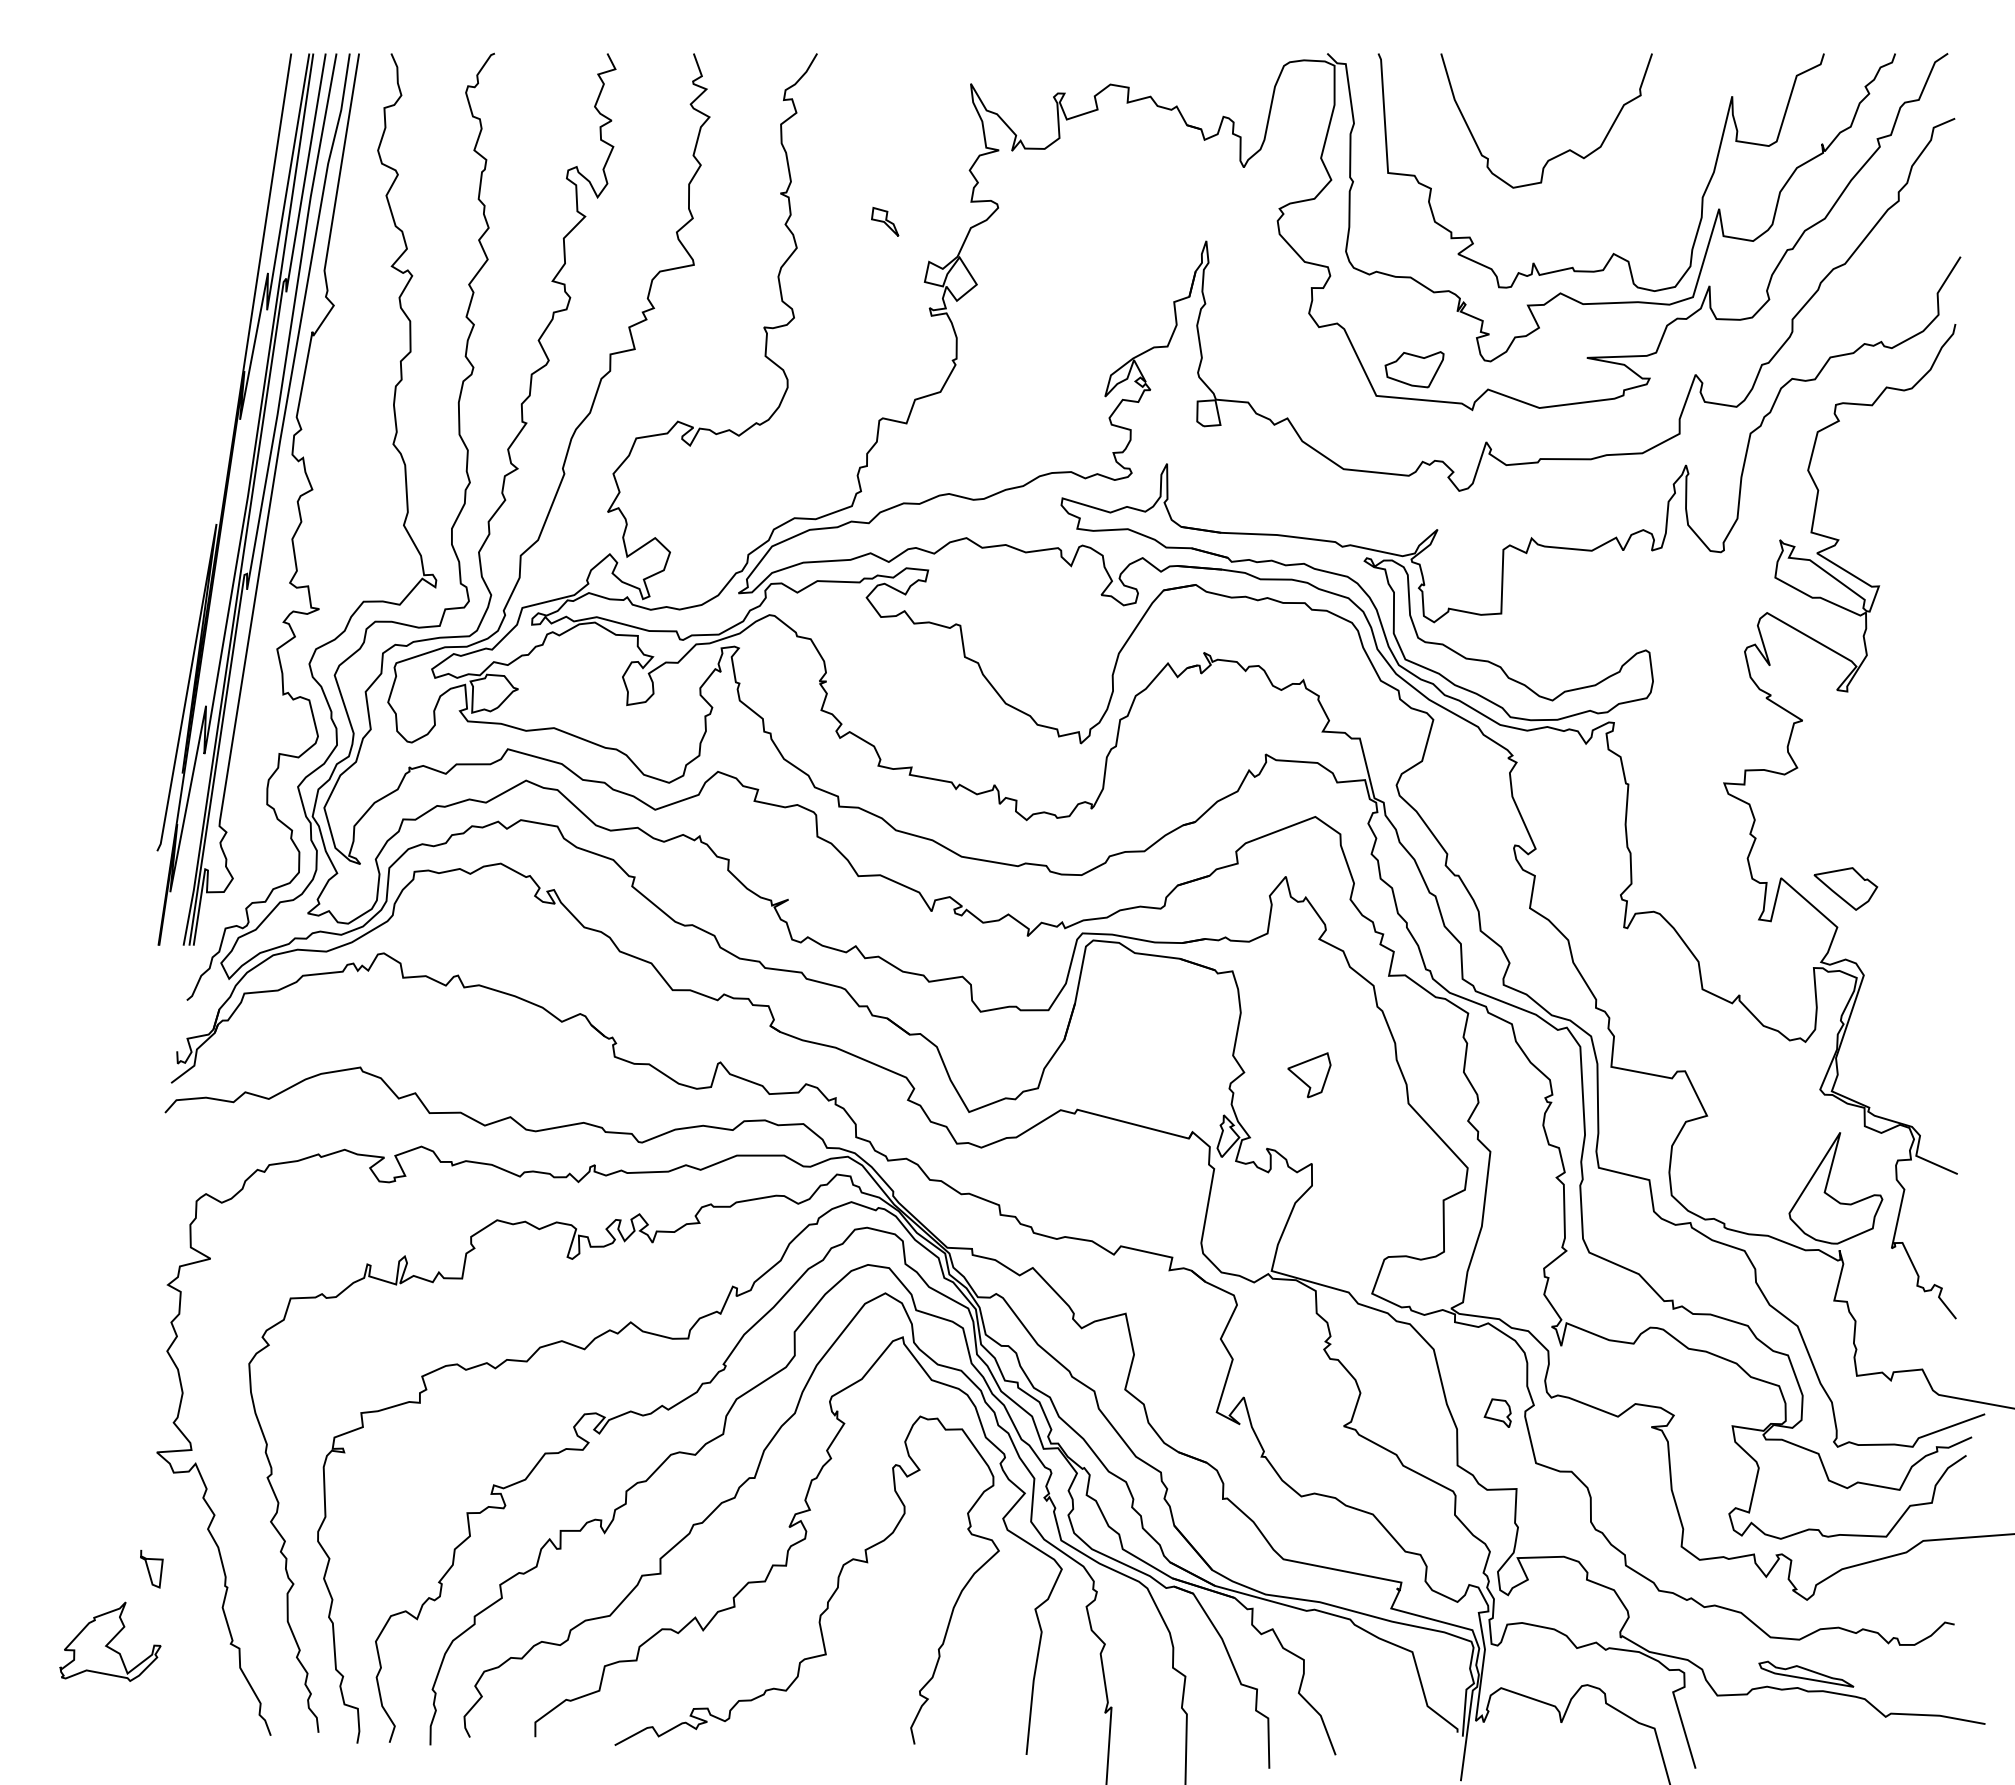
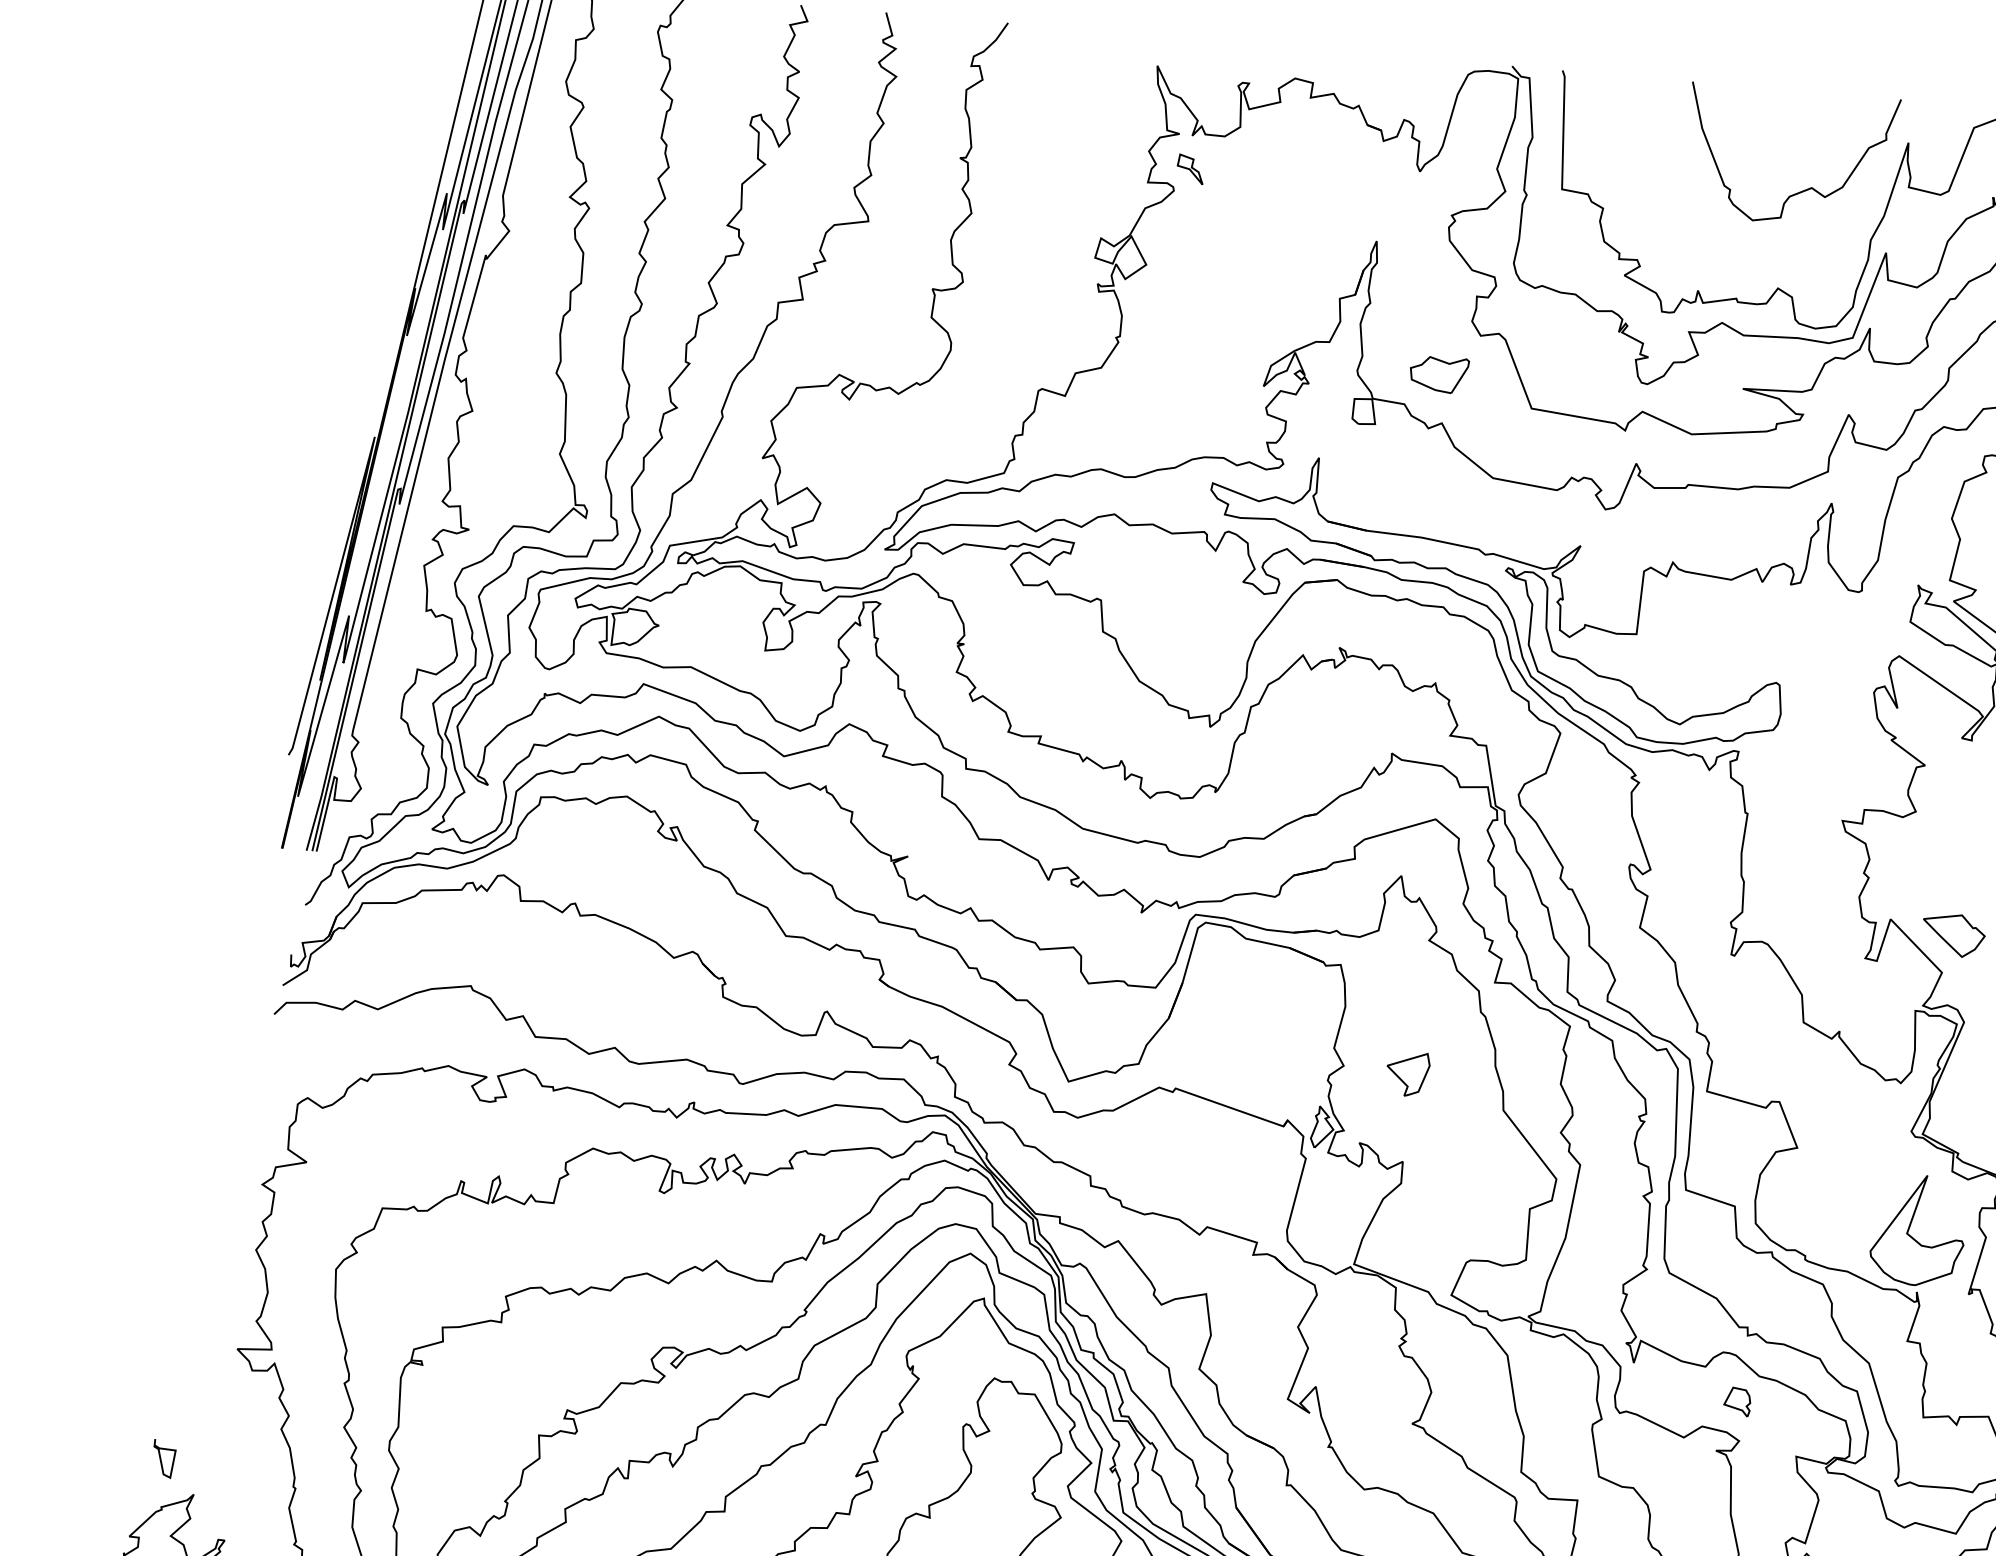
curve: (1562, 152) -> (1804, 189), moved
part: (885, 221) -> (1190, 168), moved
part: (1414, 369) -> (1439, 374), moved
part: (1497, 1412) -> (1737, 1401), moved
curve: (149, 1569) -> (161, 1459), moved

